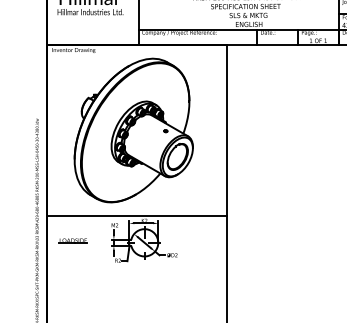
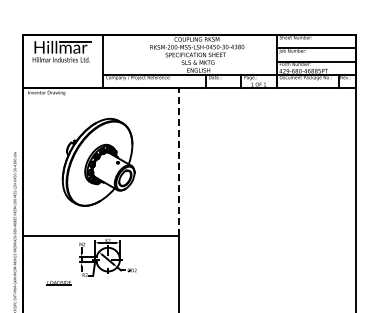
part: (133, 130) -> (98, 162), size x0.7
line: (227, 130) -> (179, 162), solid -> dashed
line: (71, 241) -> (57, 283), moved

